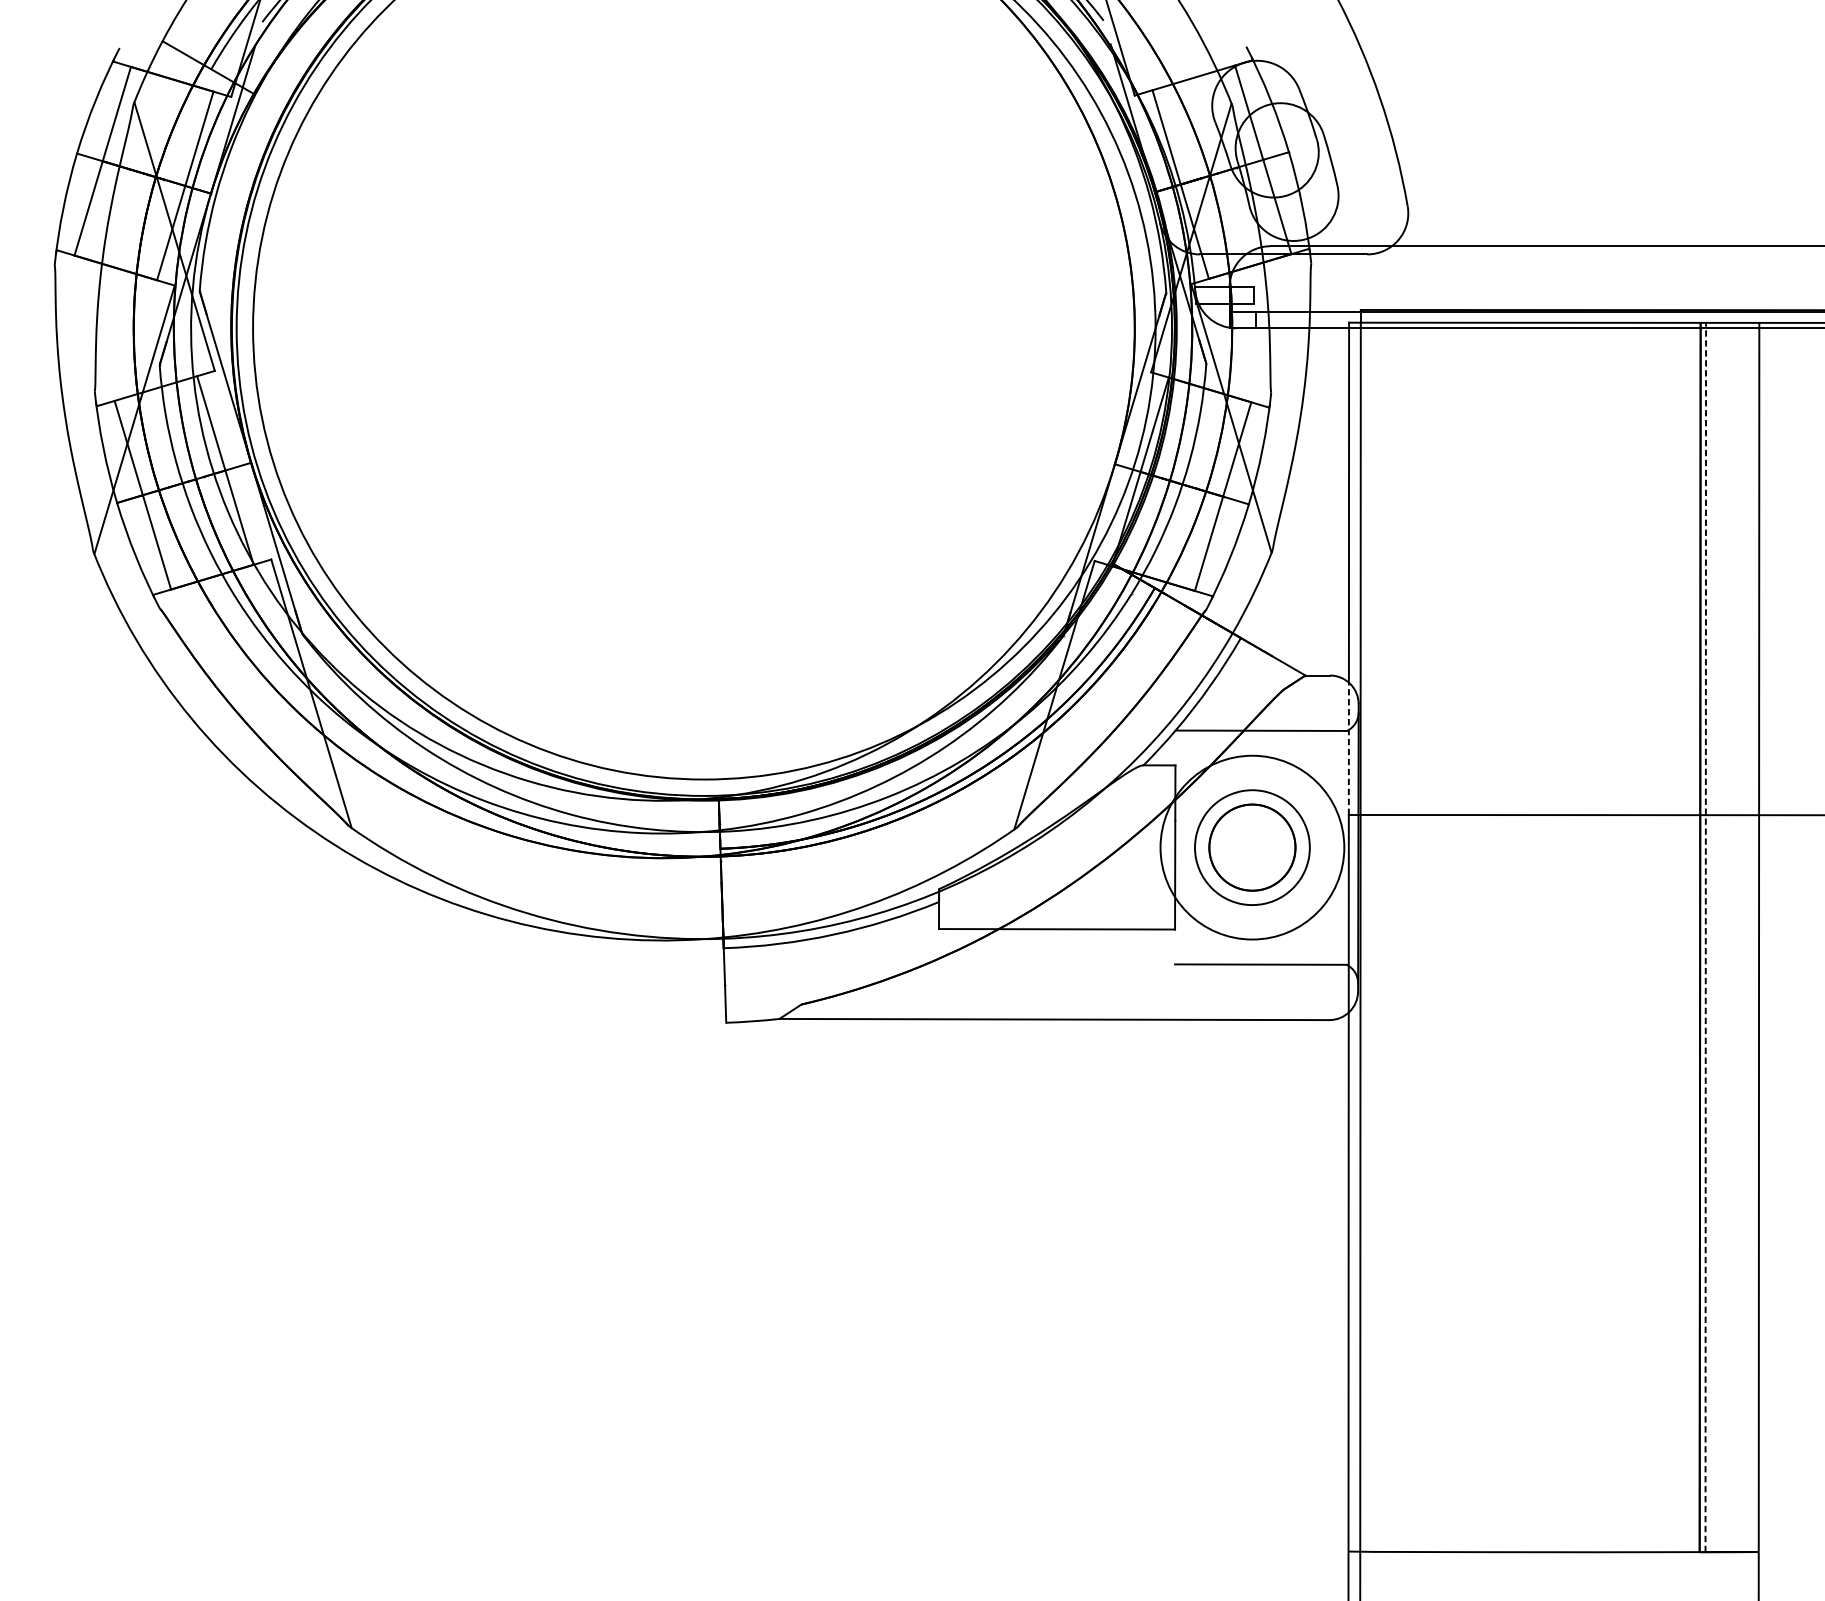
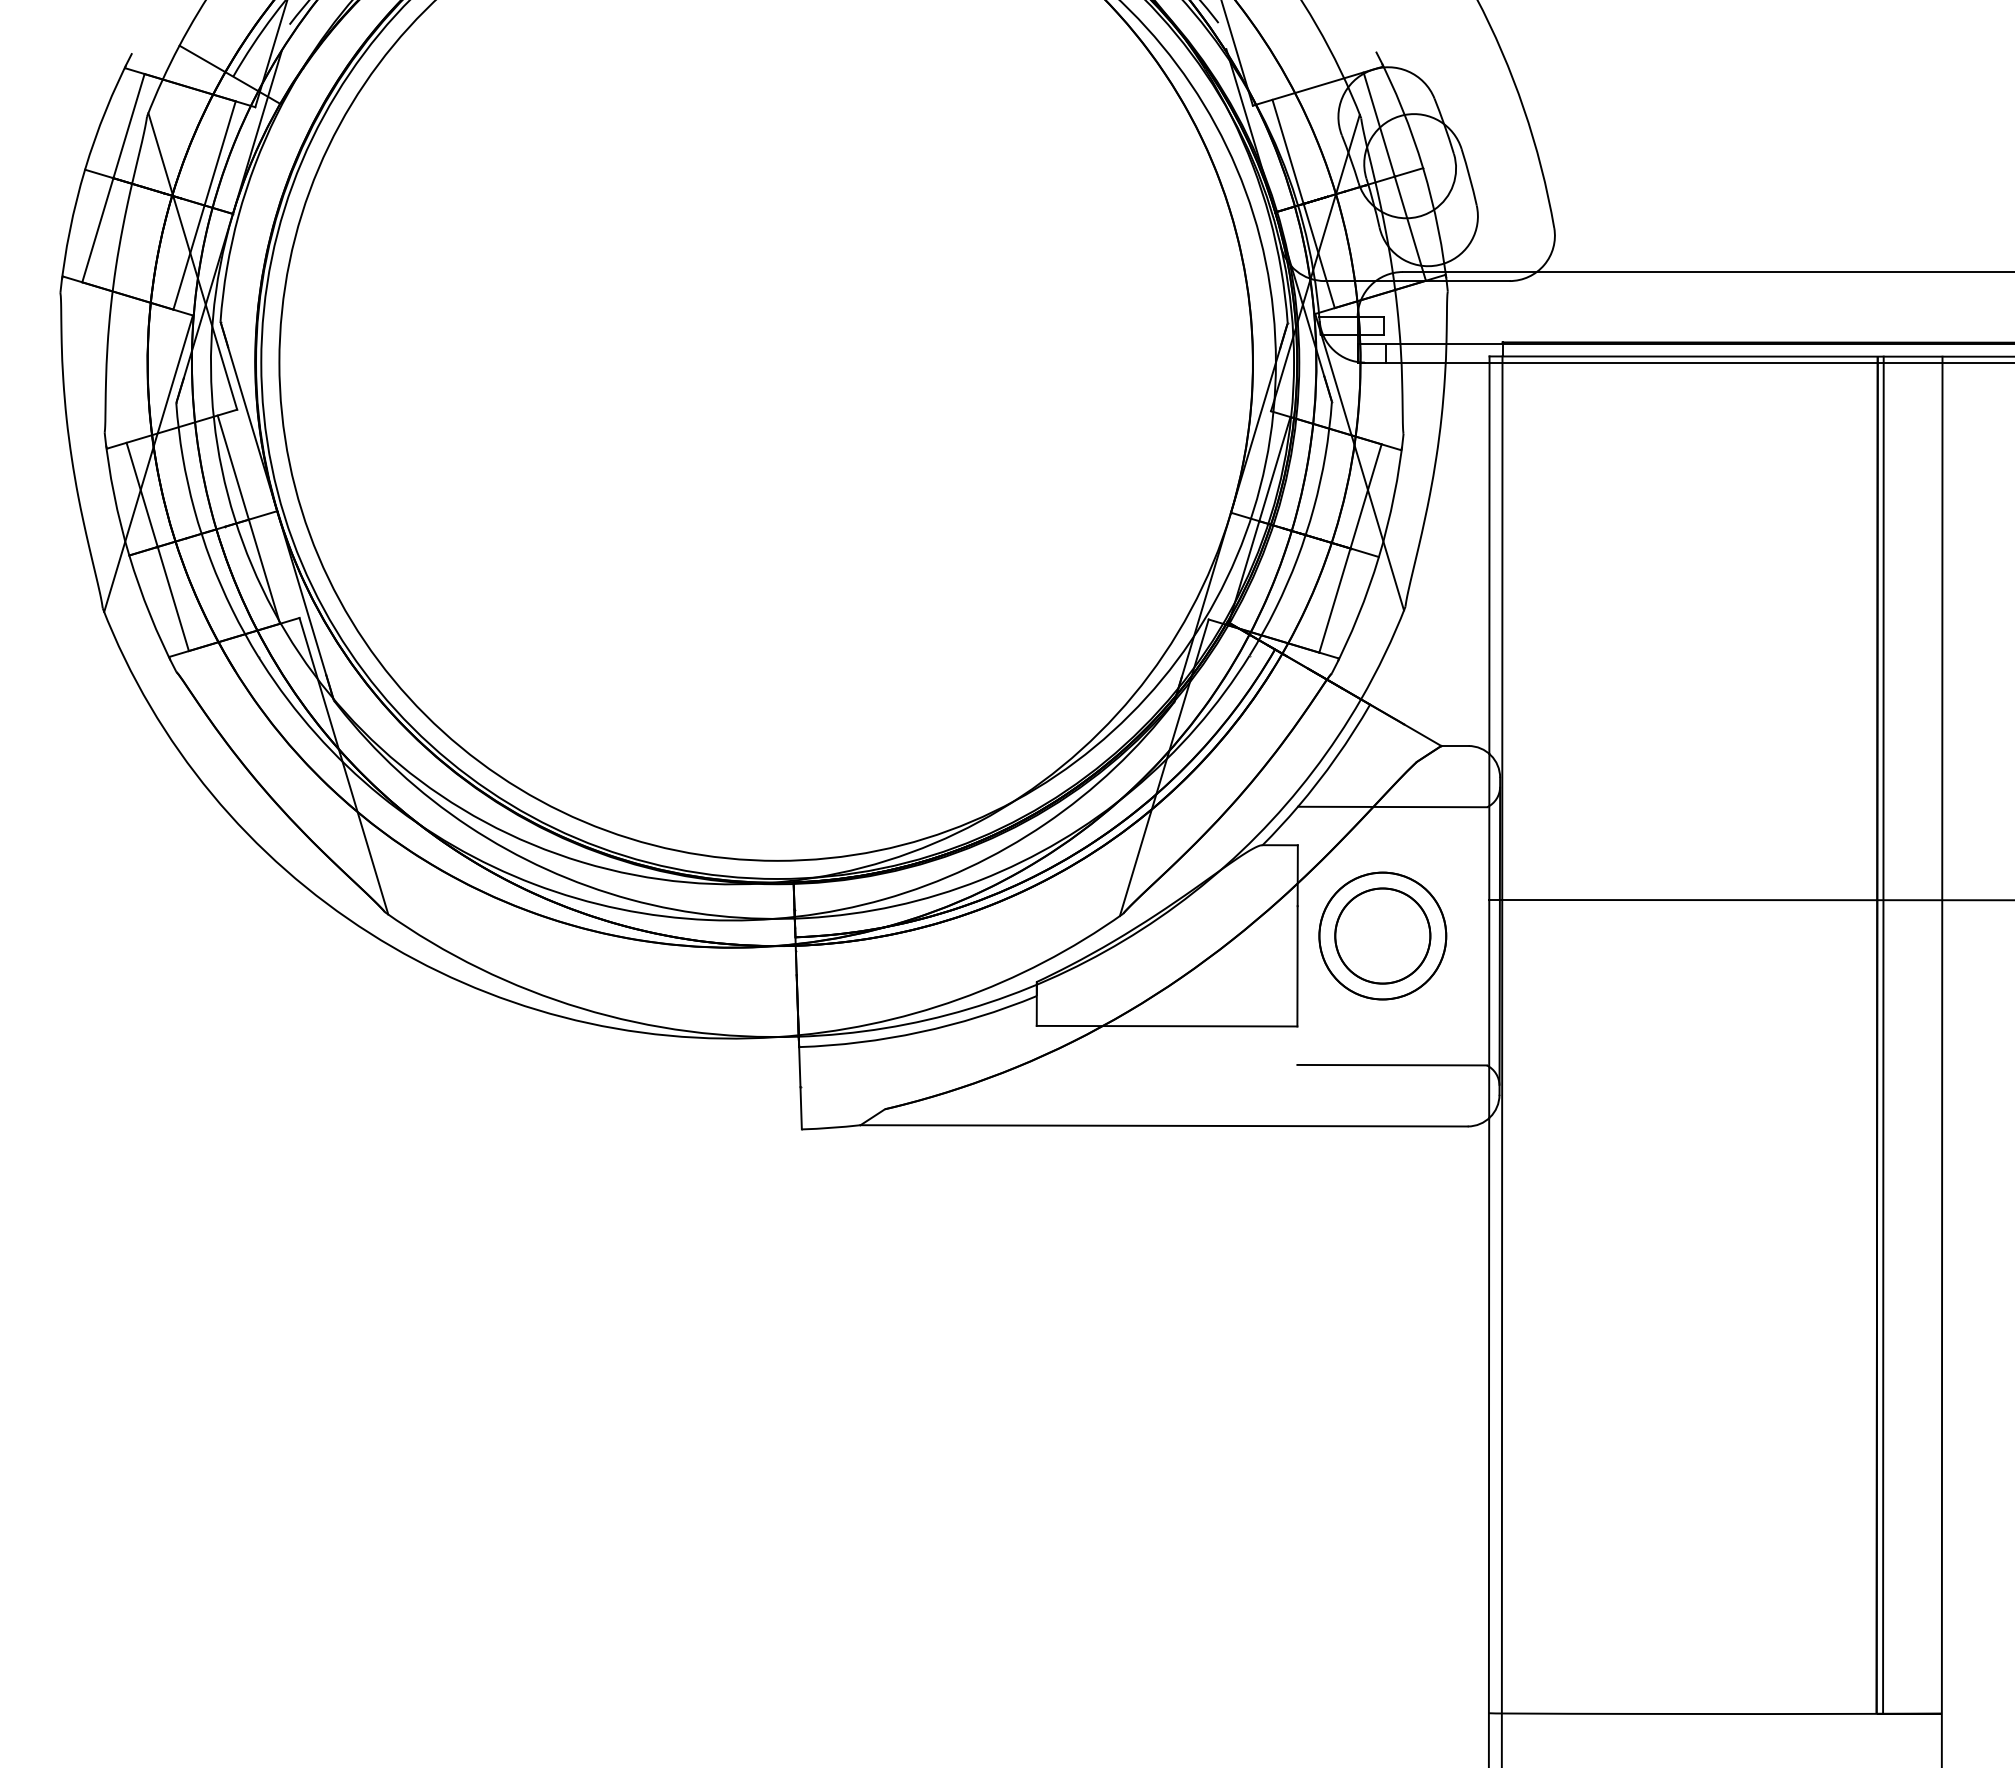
line: (1349, 748) -> (1489, 826), dashed -> solid
circle: (1252, 847) -> (1382, 935), size x0.62
line: (1705, 937) -> (1883, 1035), dashed -> solid

